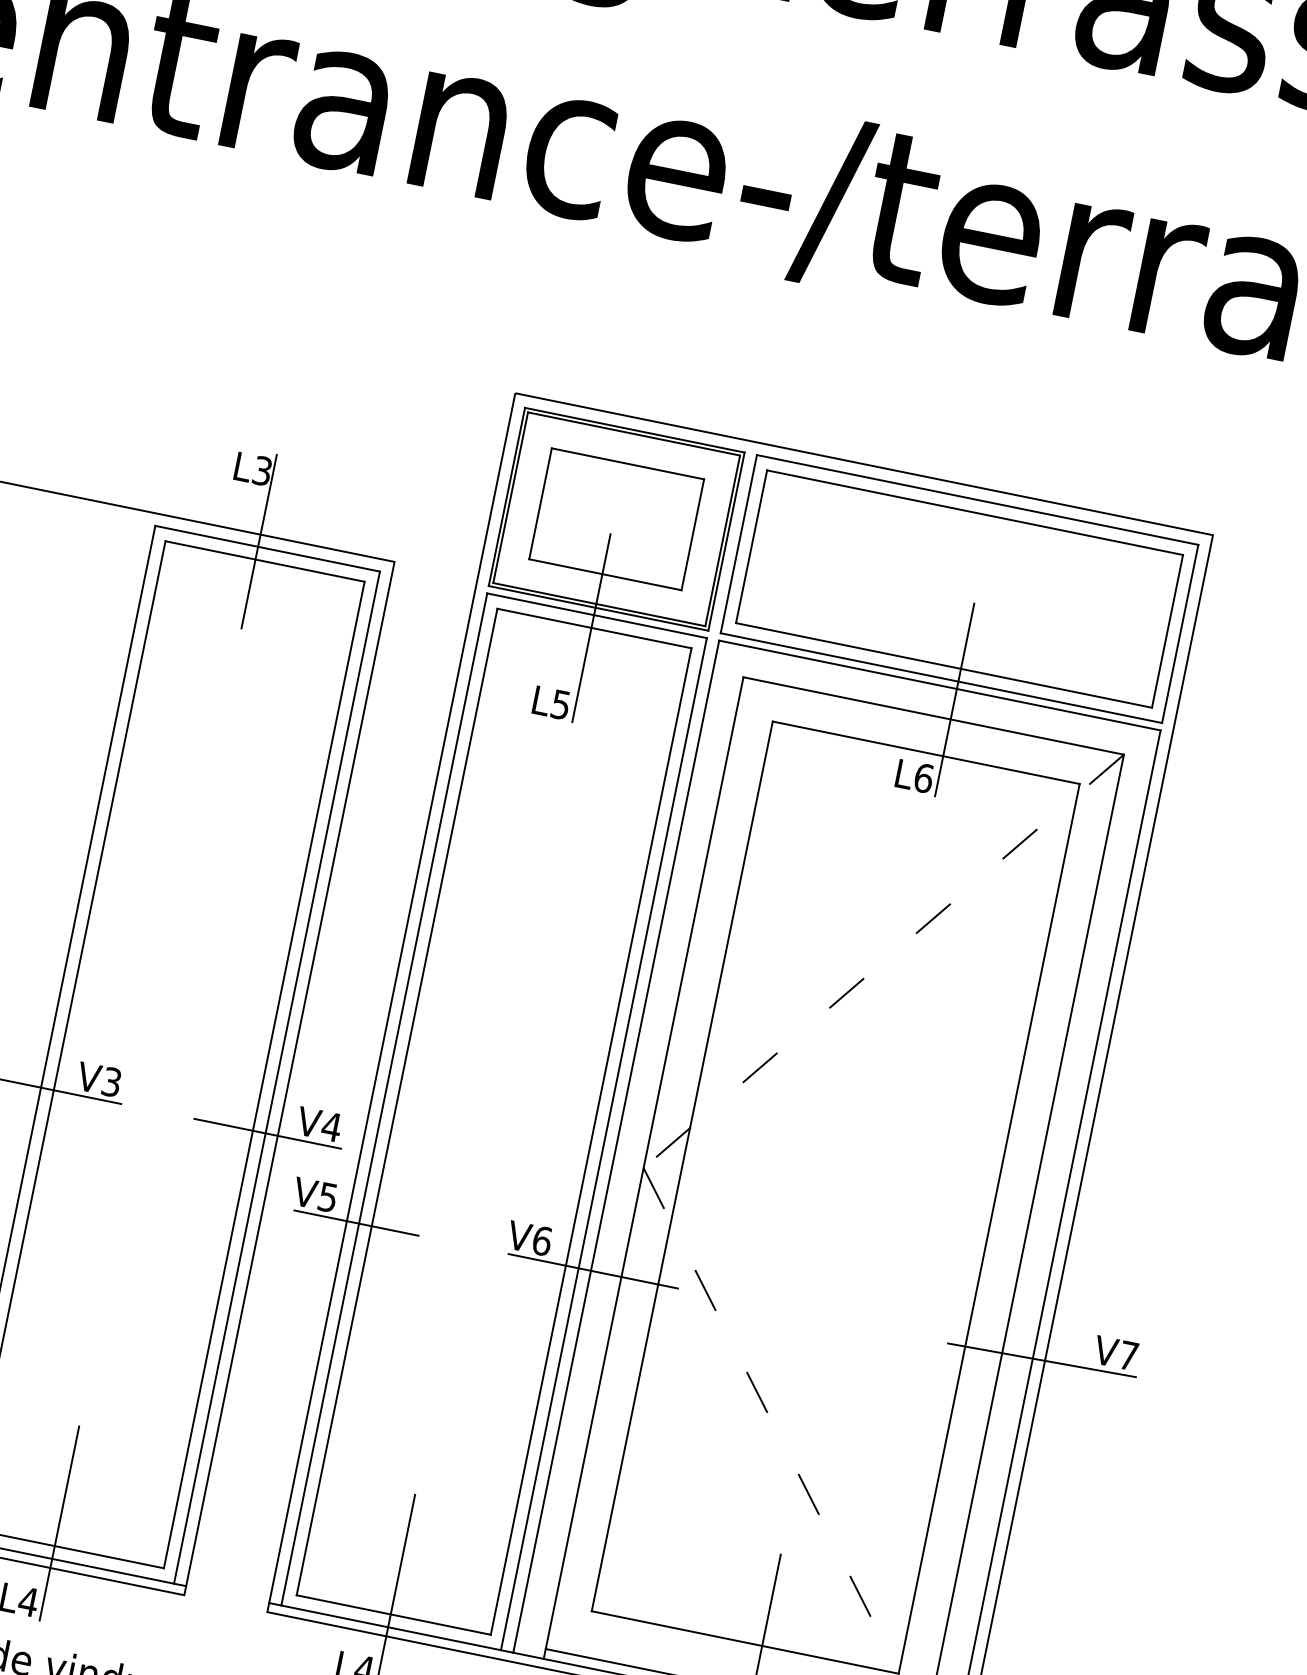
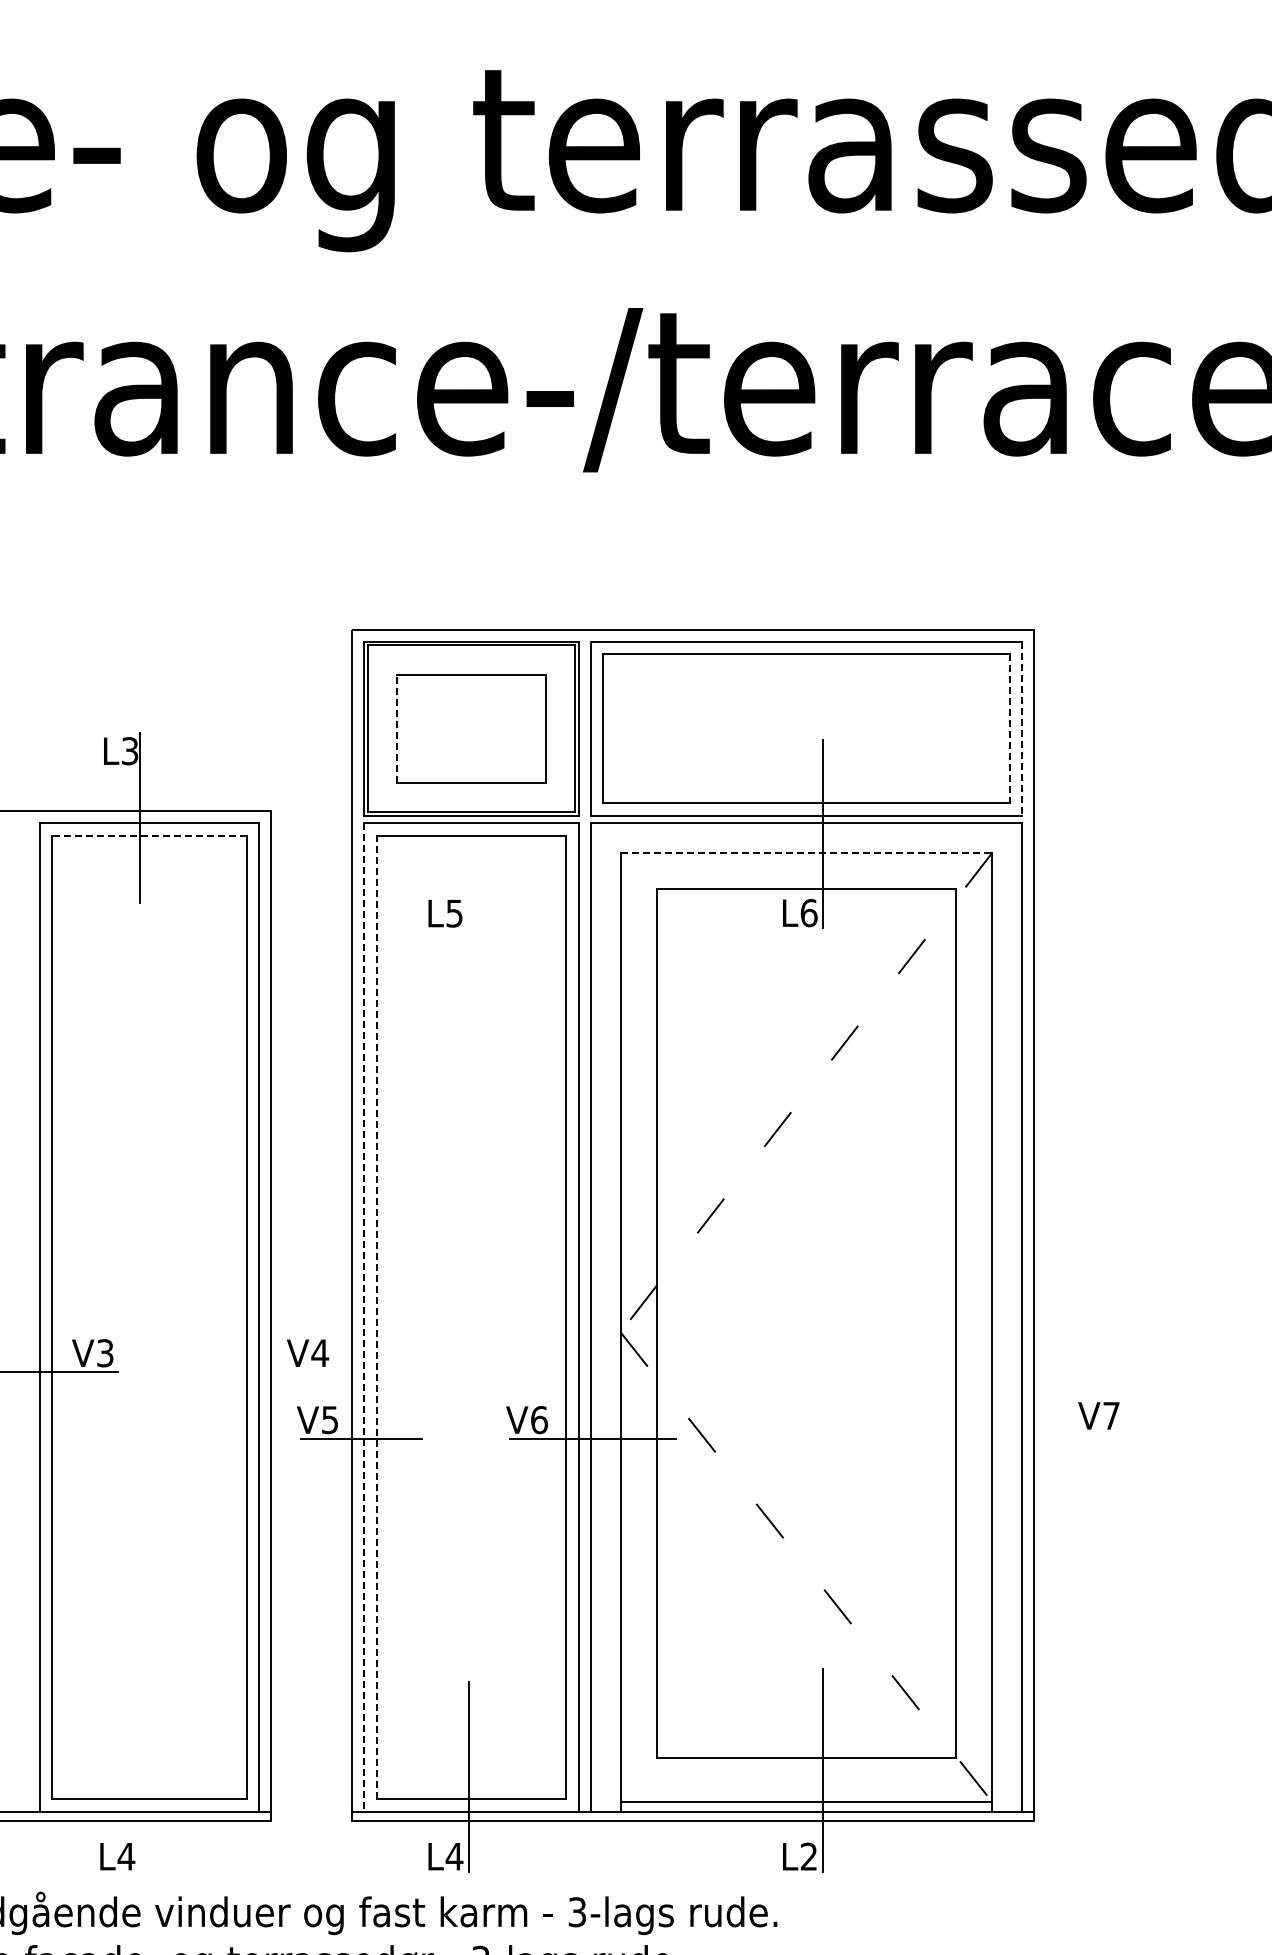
line: (540, 503) -> (397, 728), solid -> dashed
line: (264, 561) -> (149, 835), solid -> dashed
line: (591, 627) -> (468, 835), removed
line: (1167, 631) -> (1009, 728), solid -> dashed
line: (1180, 634) -> (1022, 729), solid -> dashed
line: (933, 715) -> (806, 852), solid -> dashed
line: (384, 1099) -> (364, 1317), solid -> dashed
line: (396, 1102) -> (376, 1317), solid -> dashed
line: (267, 1133) -> (261, 1371), removed
line: (1041, 1360) -> (1030, 1436), removed
line: (59, 1523) -> (140, 1777), removed

